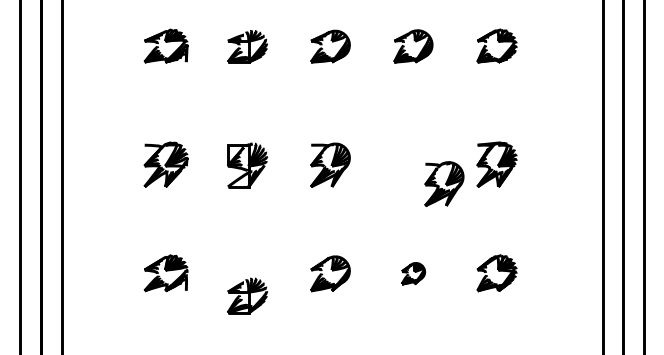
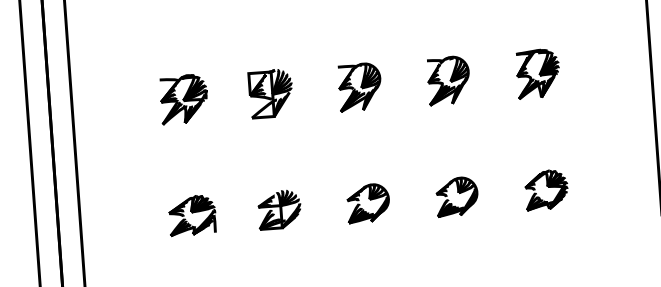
part: (444, 183) -> (448, 79), moved
part: (413, 273) -> (457, 196), size x1.67
part: (247, 295) -> (279, 209), moved

